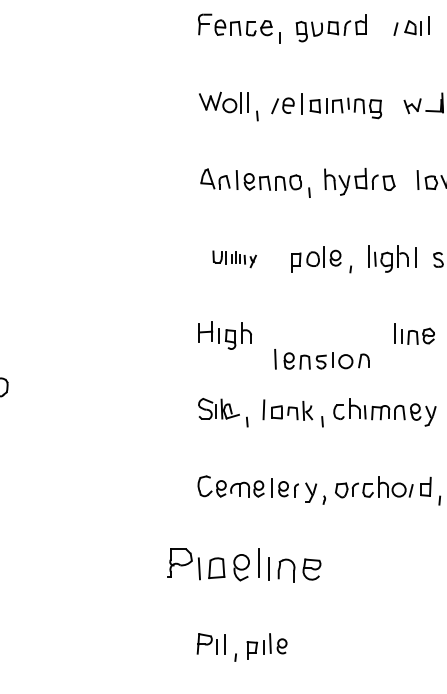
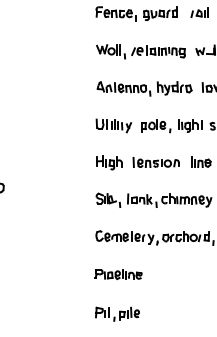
part: (233, 258) -> (113, 125), size x1.67
part: (320, 359) -> (155, 162), moved
part: (244, 565) -> (118, 274), size x0.62

